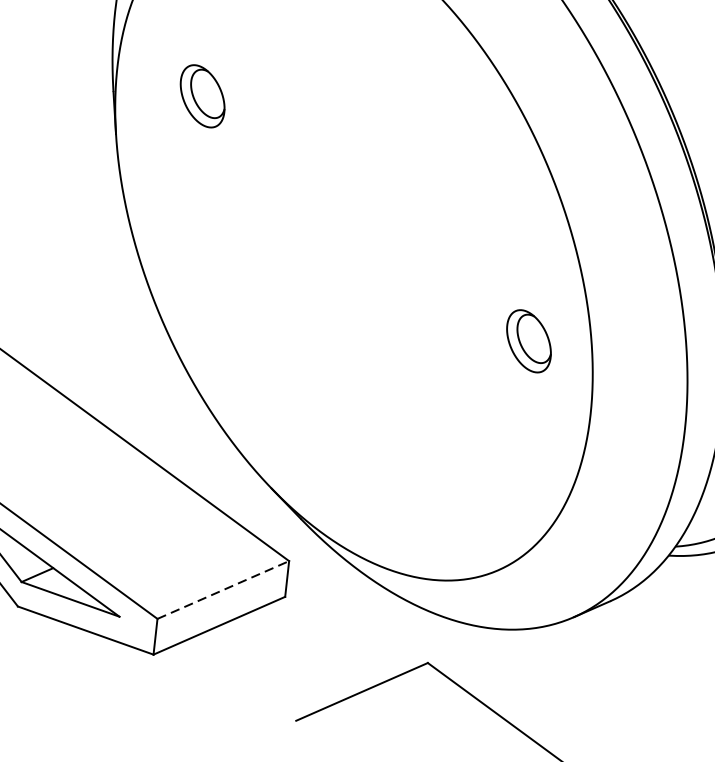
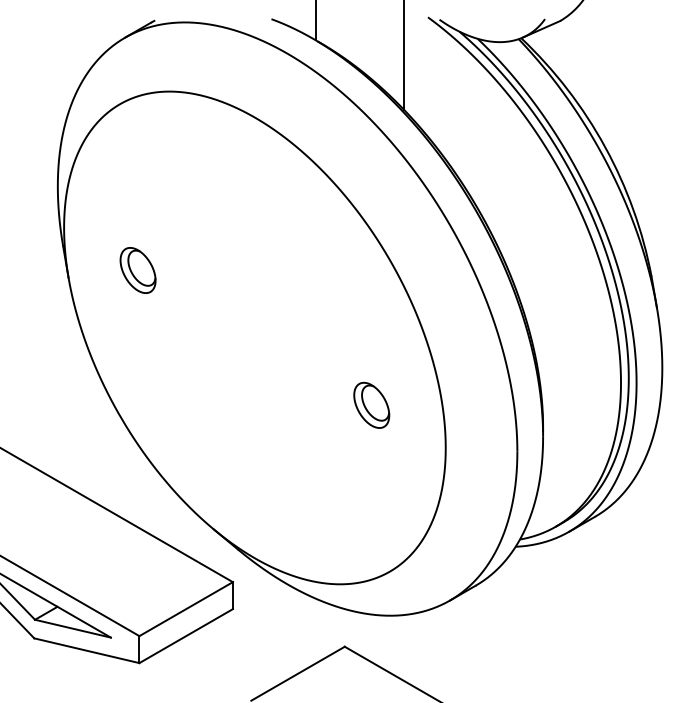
part: (201, 96) -> (137, 270), moved
part: (528, 340) -> (371, 404), moved
line: (223, 590) -> (186, 609), dashed -> solid

